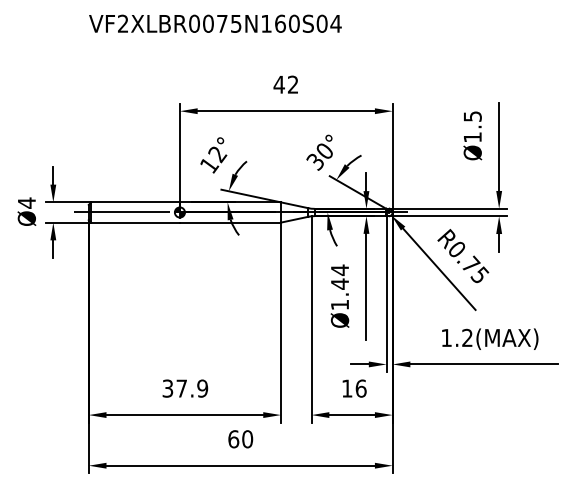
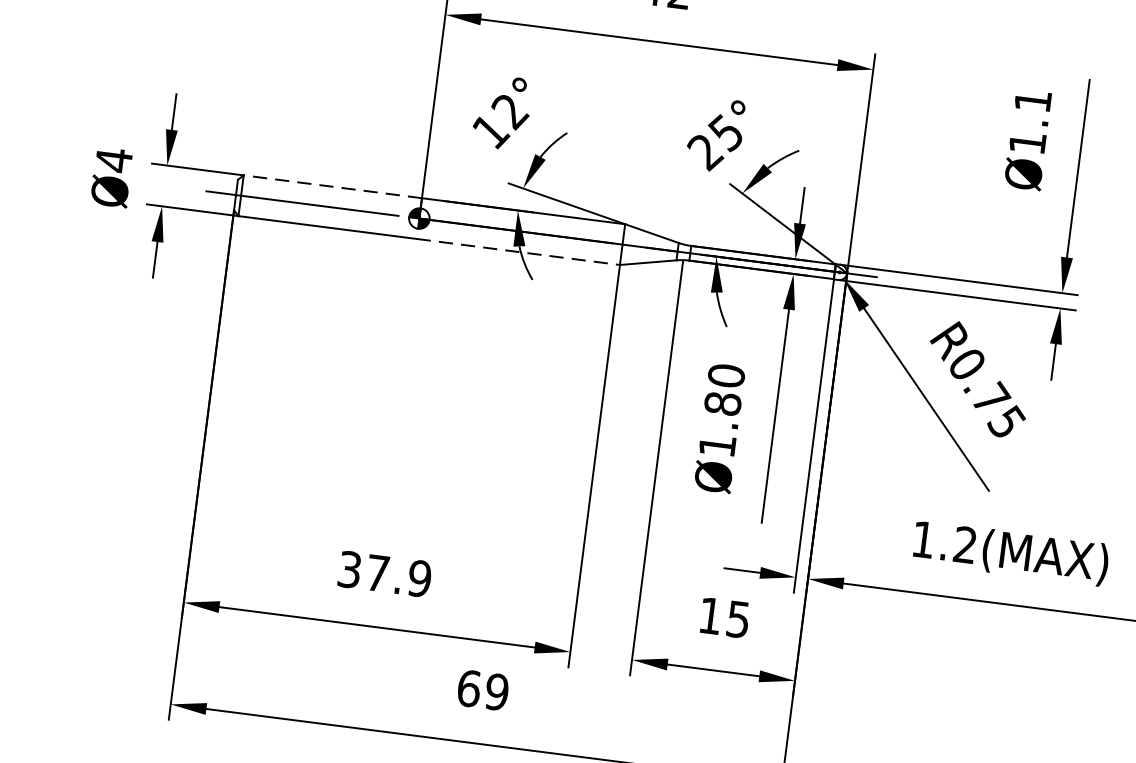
text: (472, 116) -> (1032, 100), Ø1.5 -> Ø1.1
text: (319, 156) -> (714, 141), 30° -> 25°
line: (135, 202) -> (332, 187), solid -> dashed
line: (230, 222) -> (518, 251), solid -> dashed
text: (339, 276) -> (723, 388), Ø1.44 -> Ø1.80
text: (360, 388) -> (737, 619), 16 -> 15
text: (247, 439) -> (496, 692), 60 -> 69

